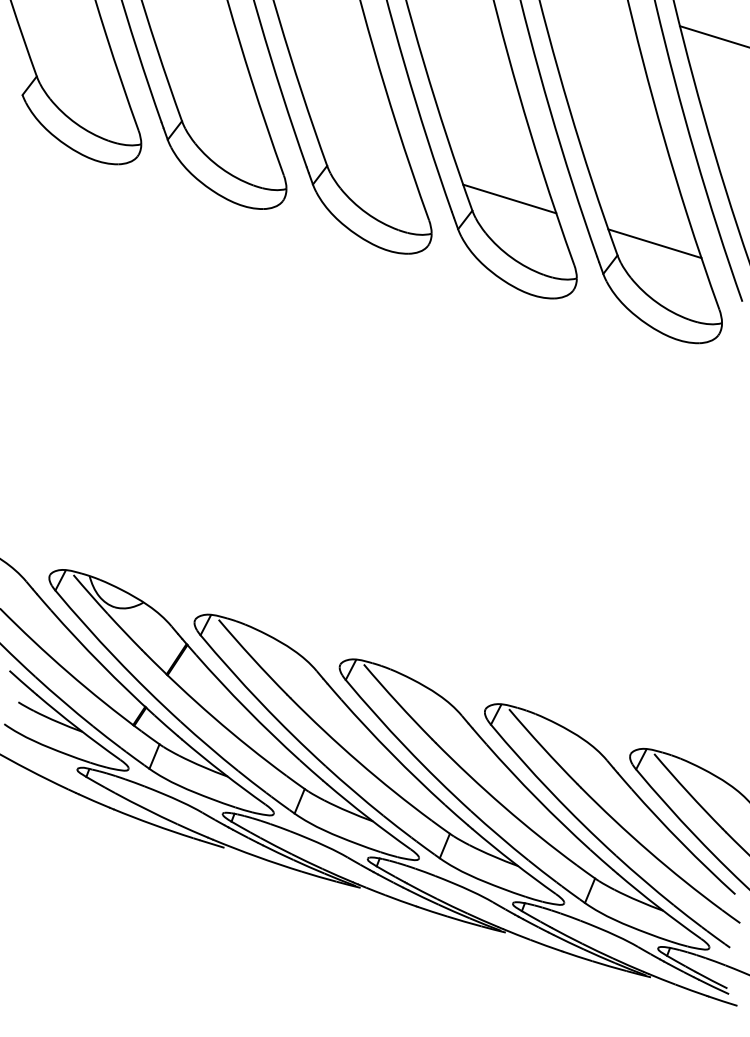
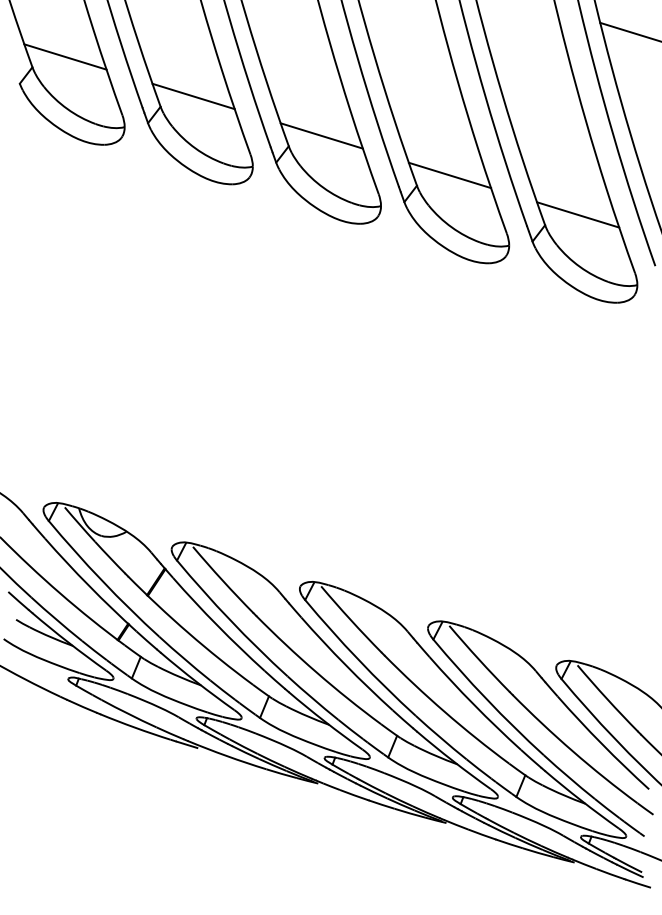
line: (73, 64) -> (64, 56), added
line: (218, 109) -> (192, 96), added
line: (364, 153) -> (321, 135), added

